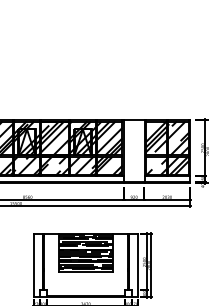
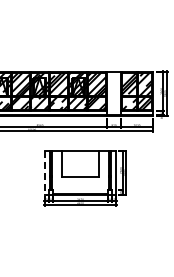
hatch: (85, 251) -> (80, 163), removed
line: (34, 266) -> (44, 173), solid -> dashed

